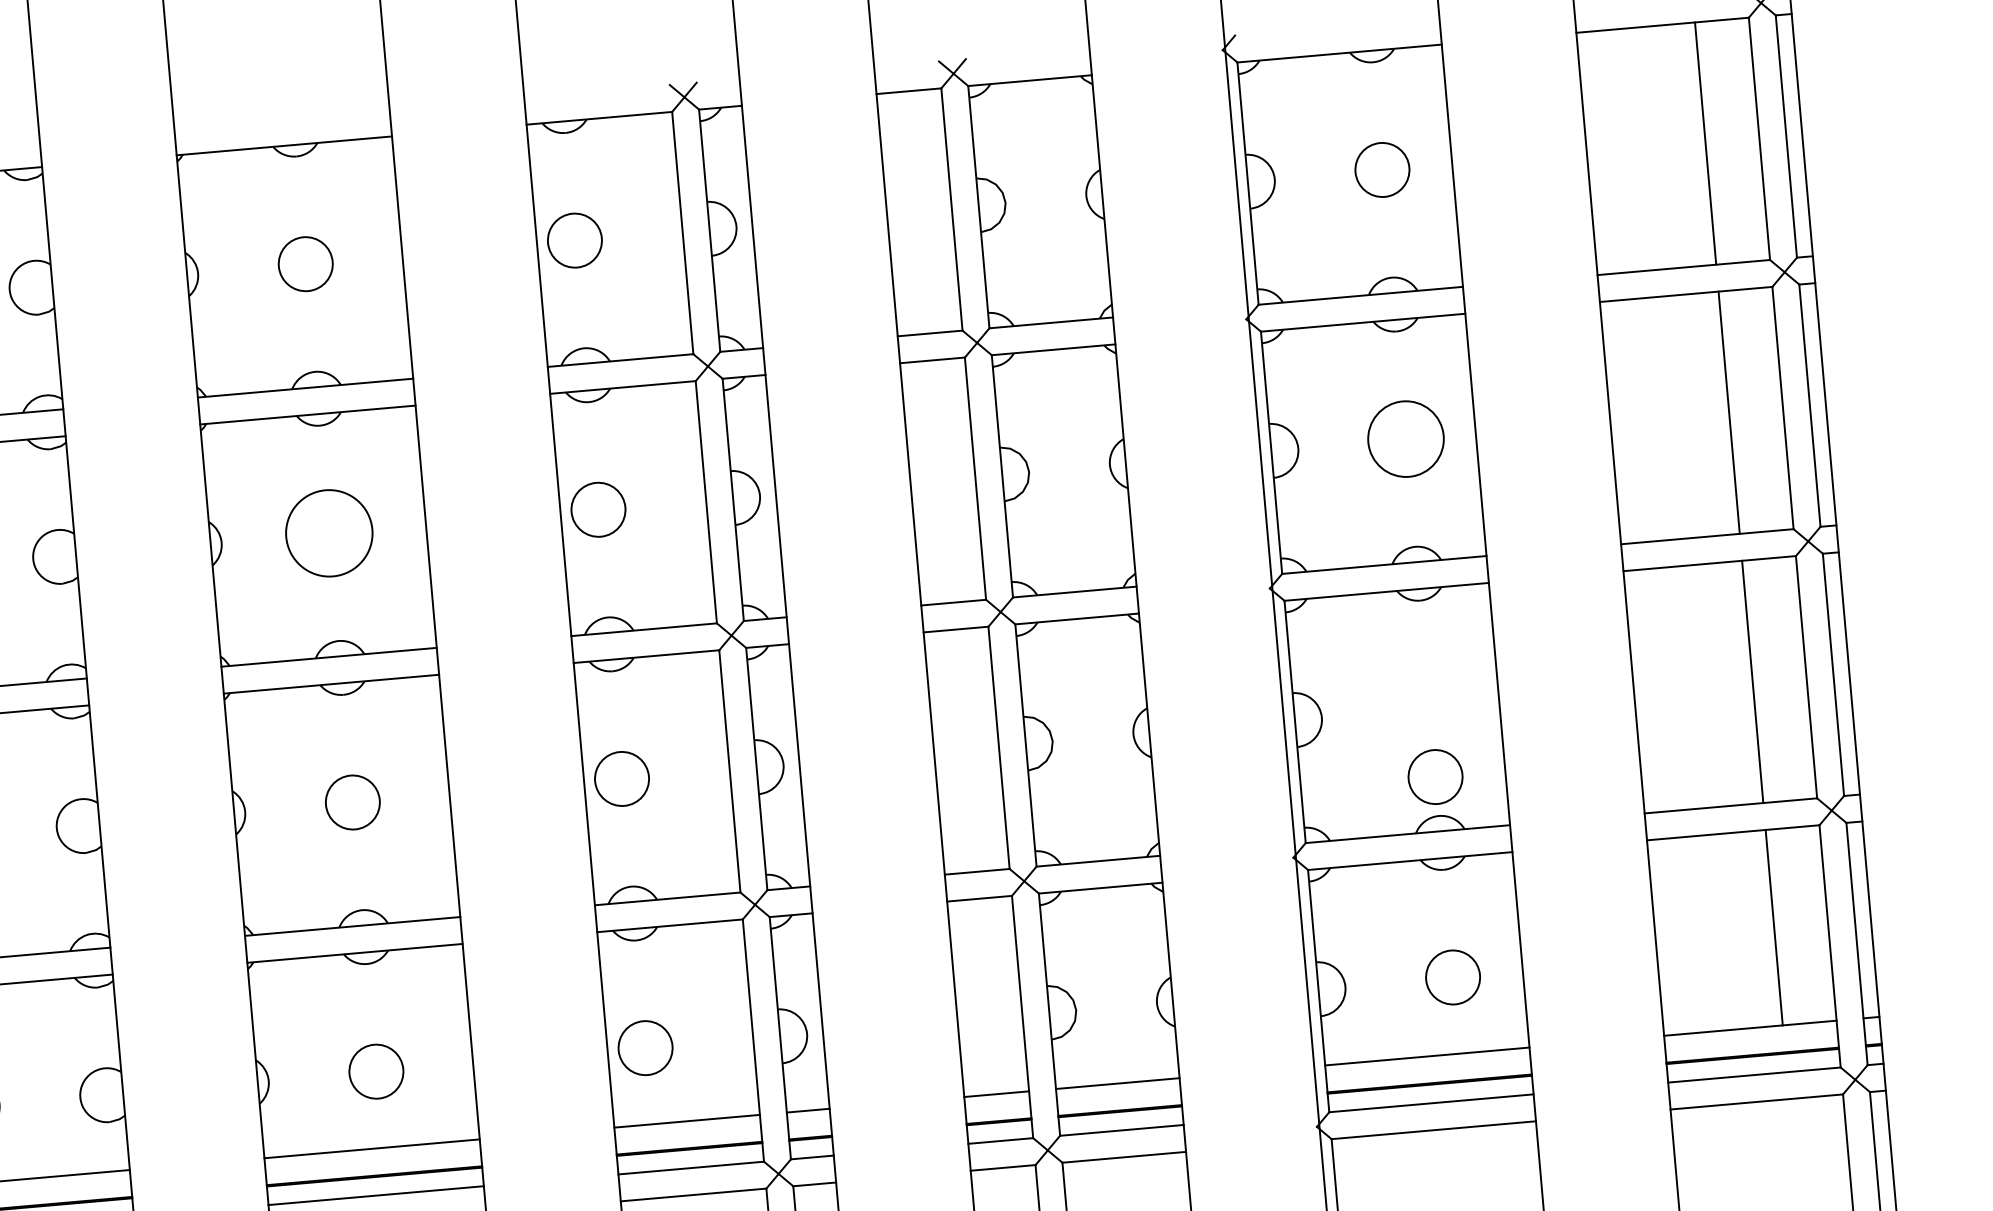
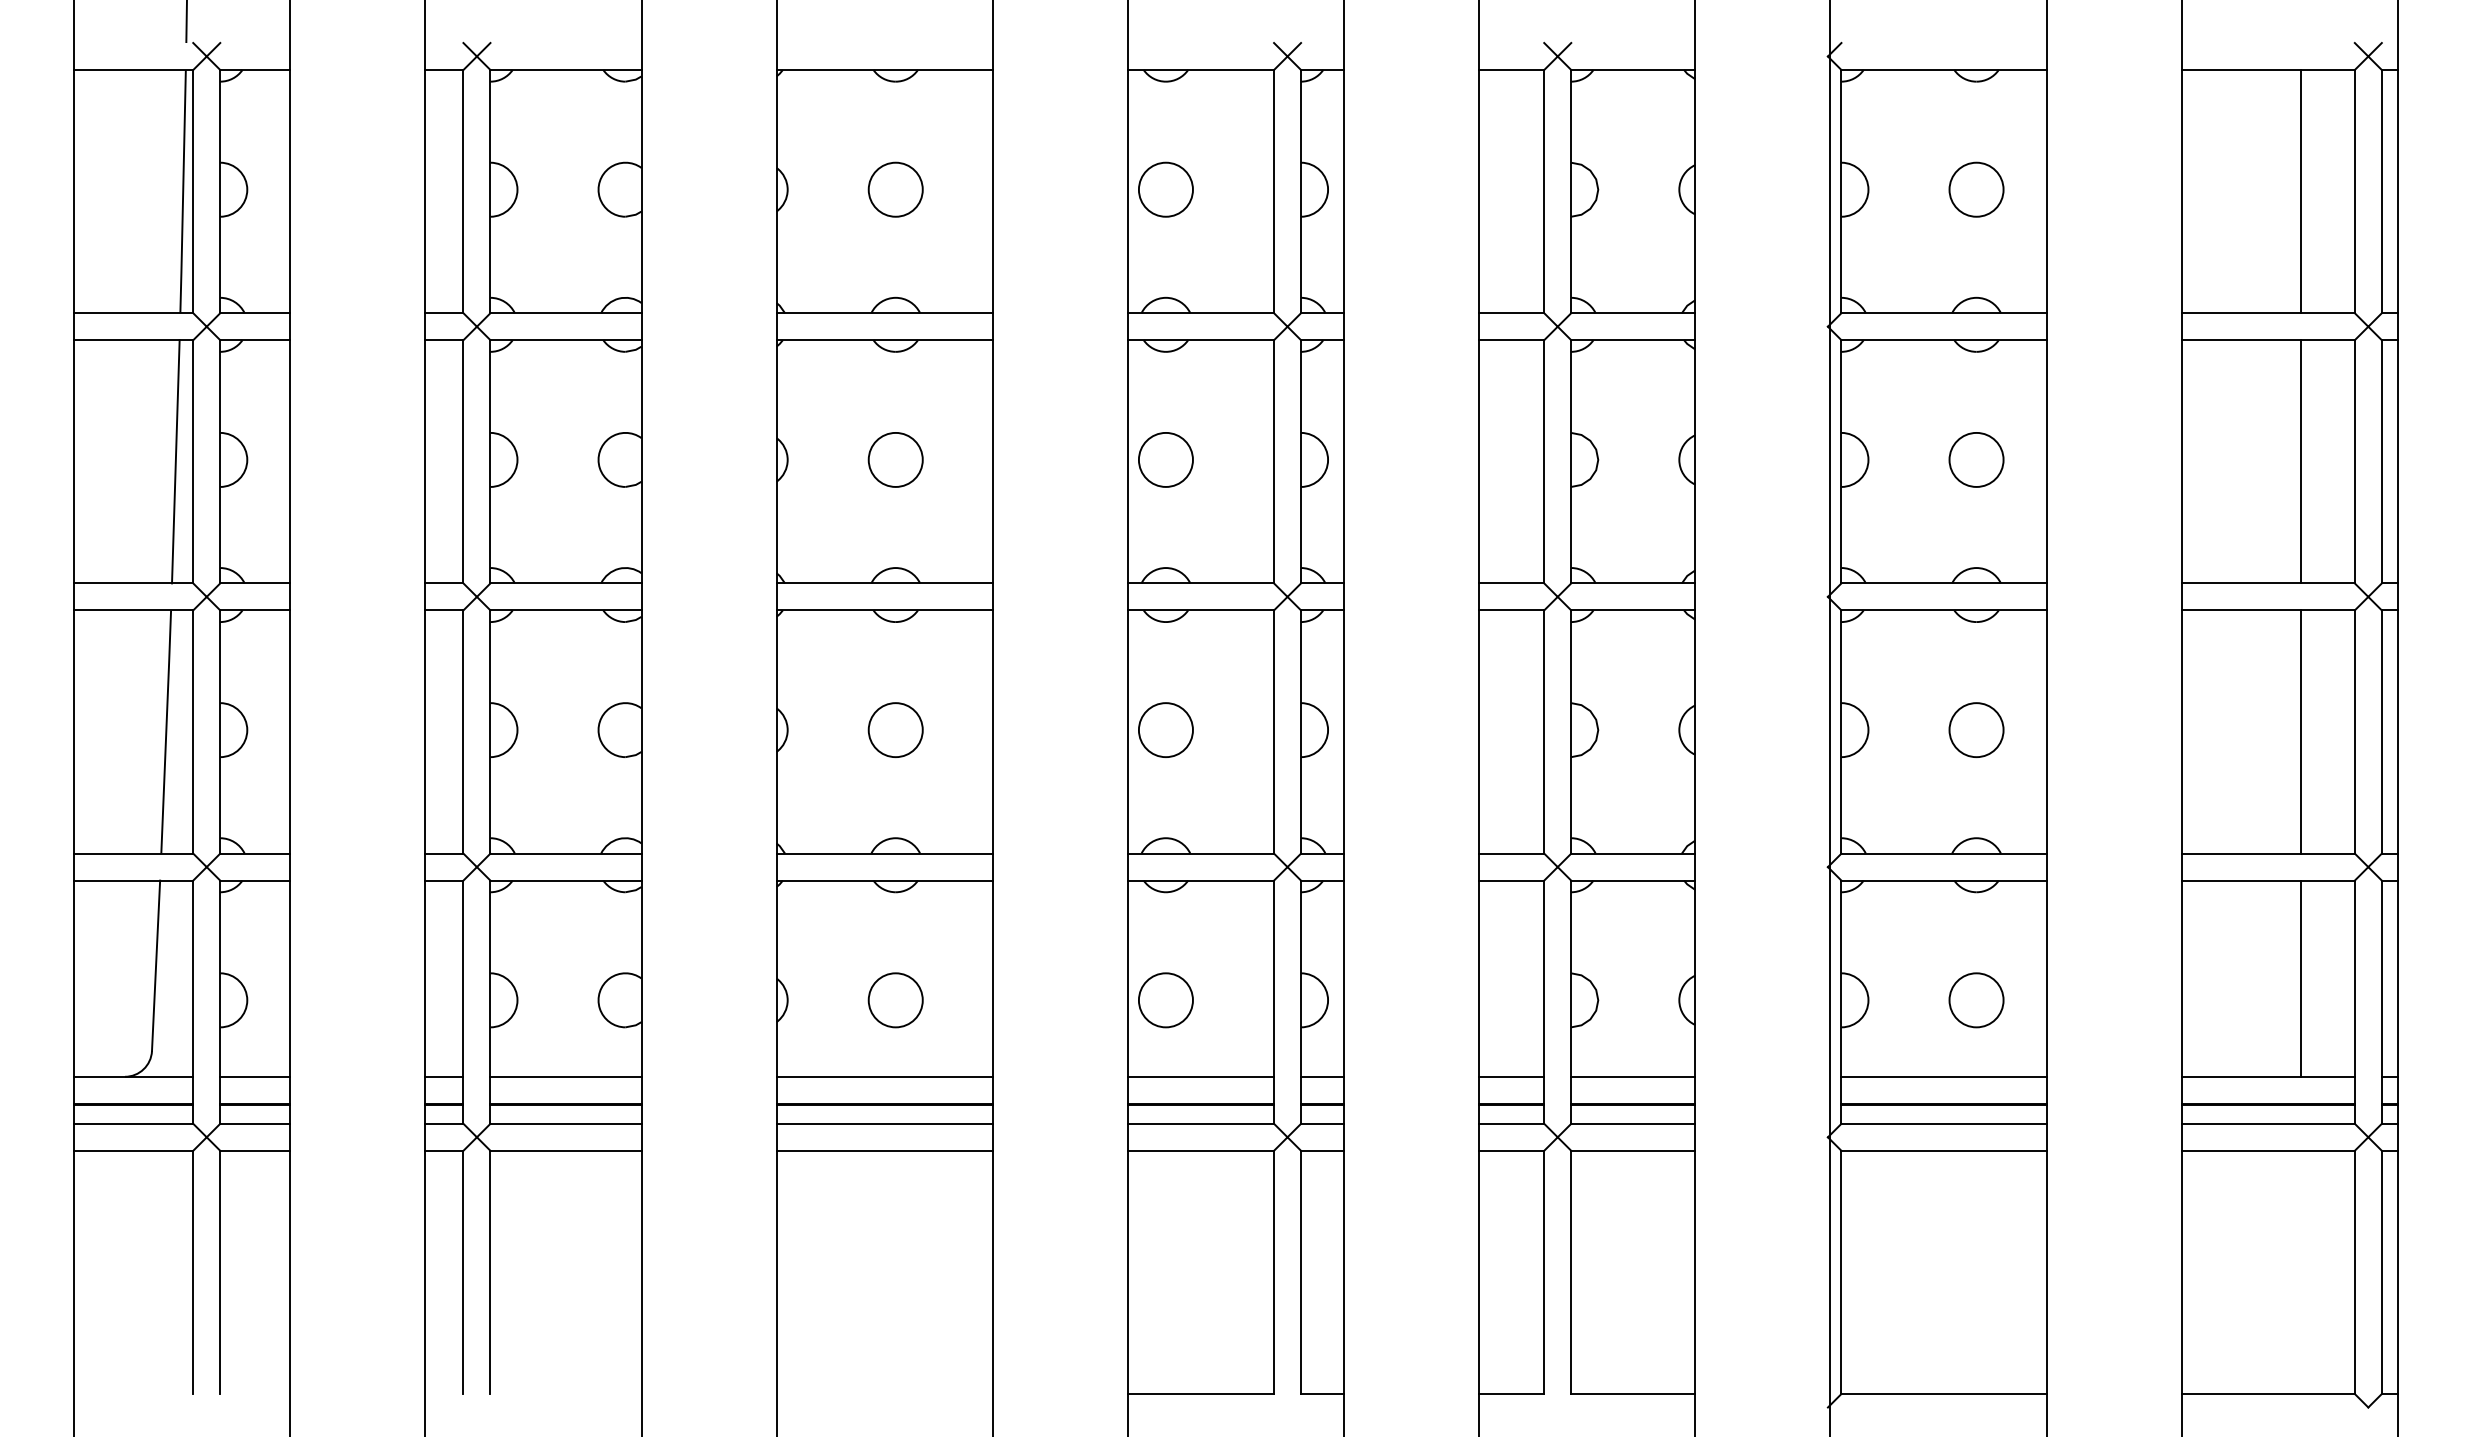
circle: (1405, 438) -> (1976, 459), size x0.71
circle: (329, 532) -> (895, 459), size x0.62
circle: (1435, 776) -> (1976, 729), moved

